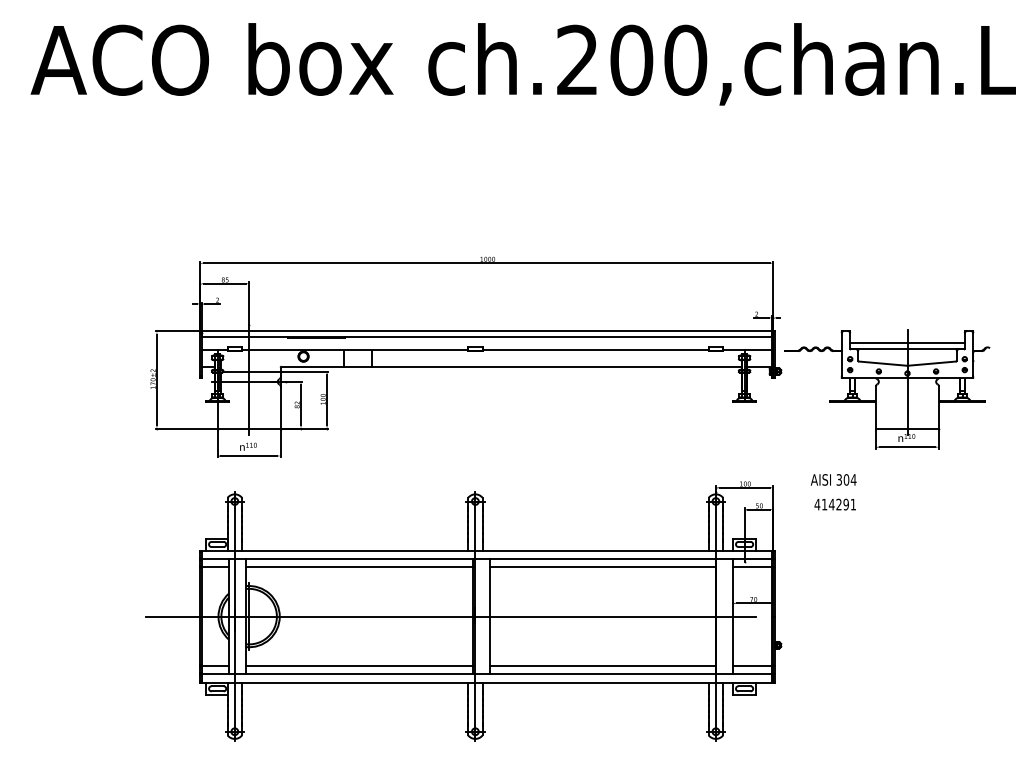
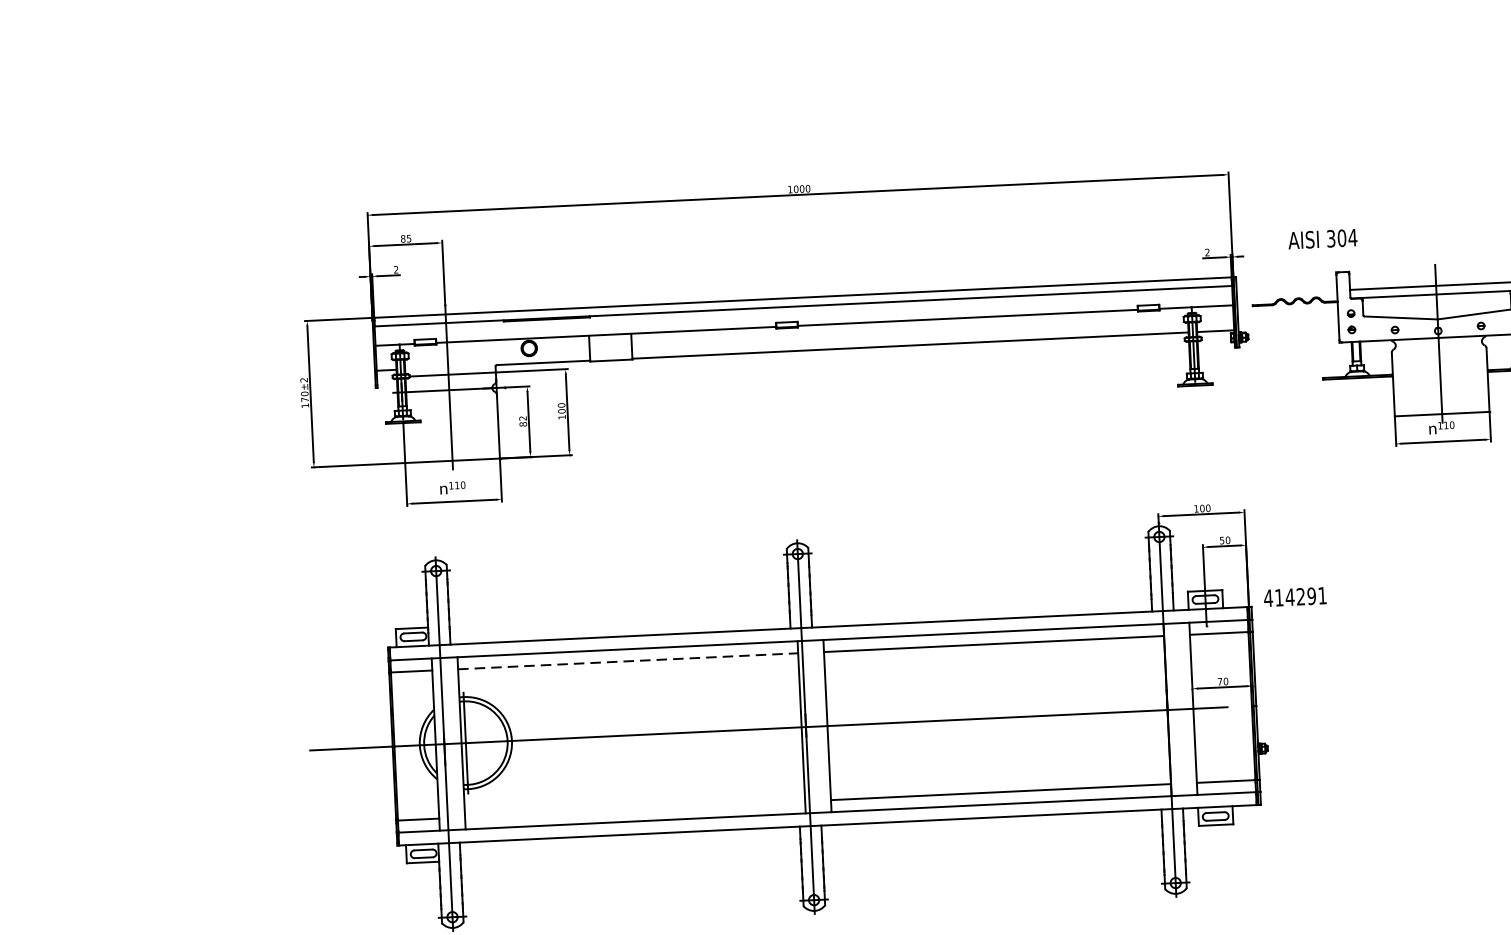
text: (833, 479) -> (1322, 238), moved
text: (834, 504) -> (1294, 596), moved
line: (359, 567) -> (628, 661), solid -> dashed
line: (359, 665) -> (635, 808), removed

